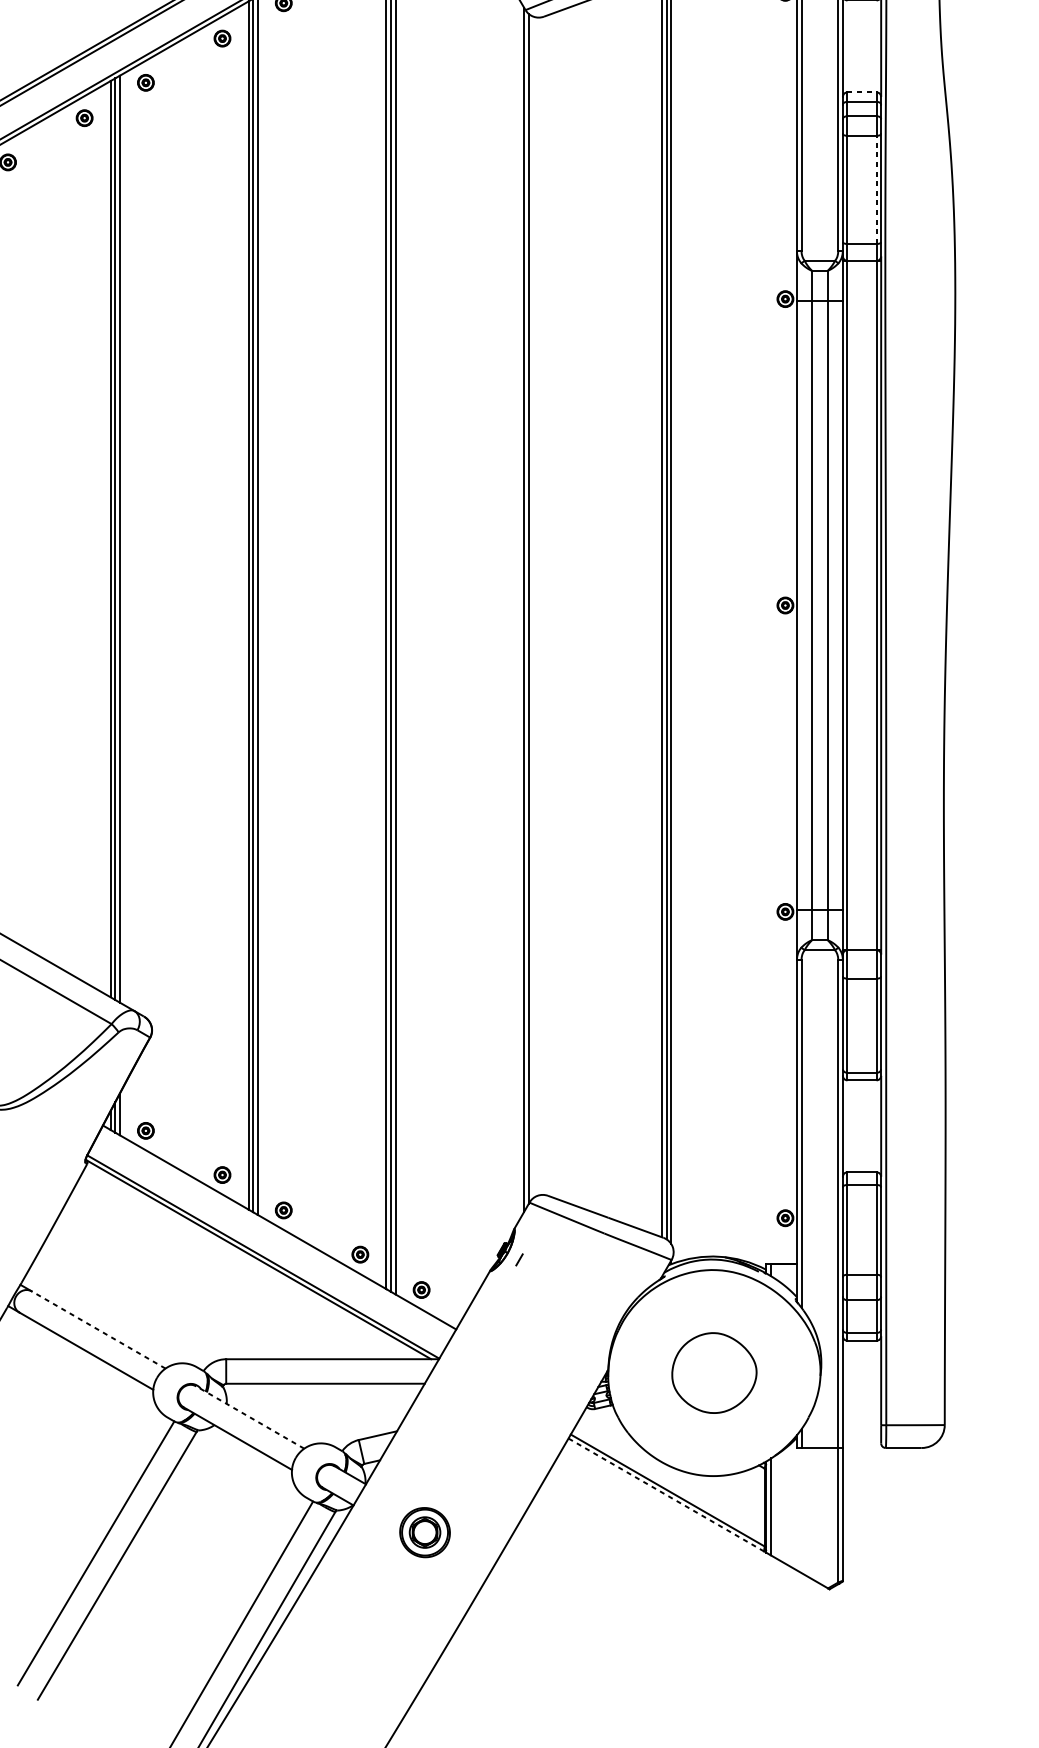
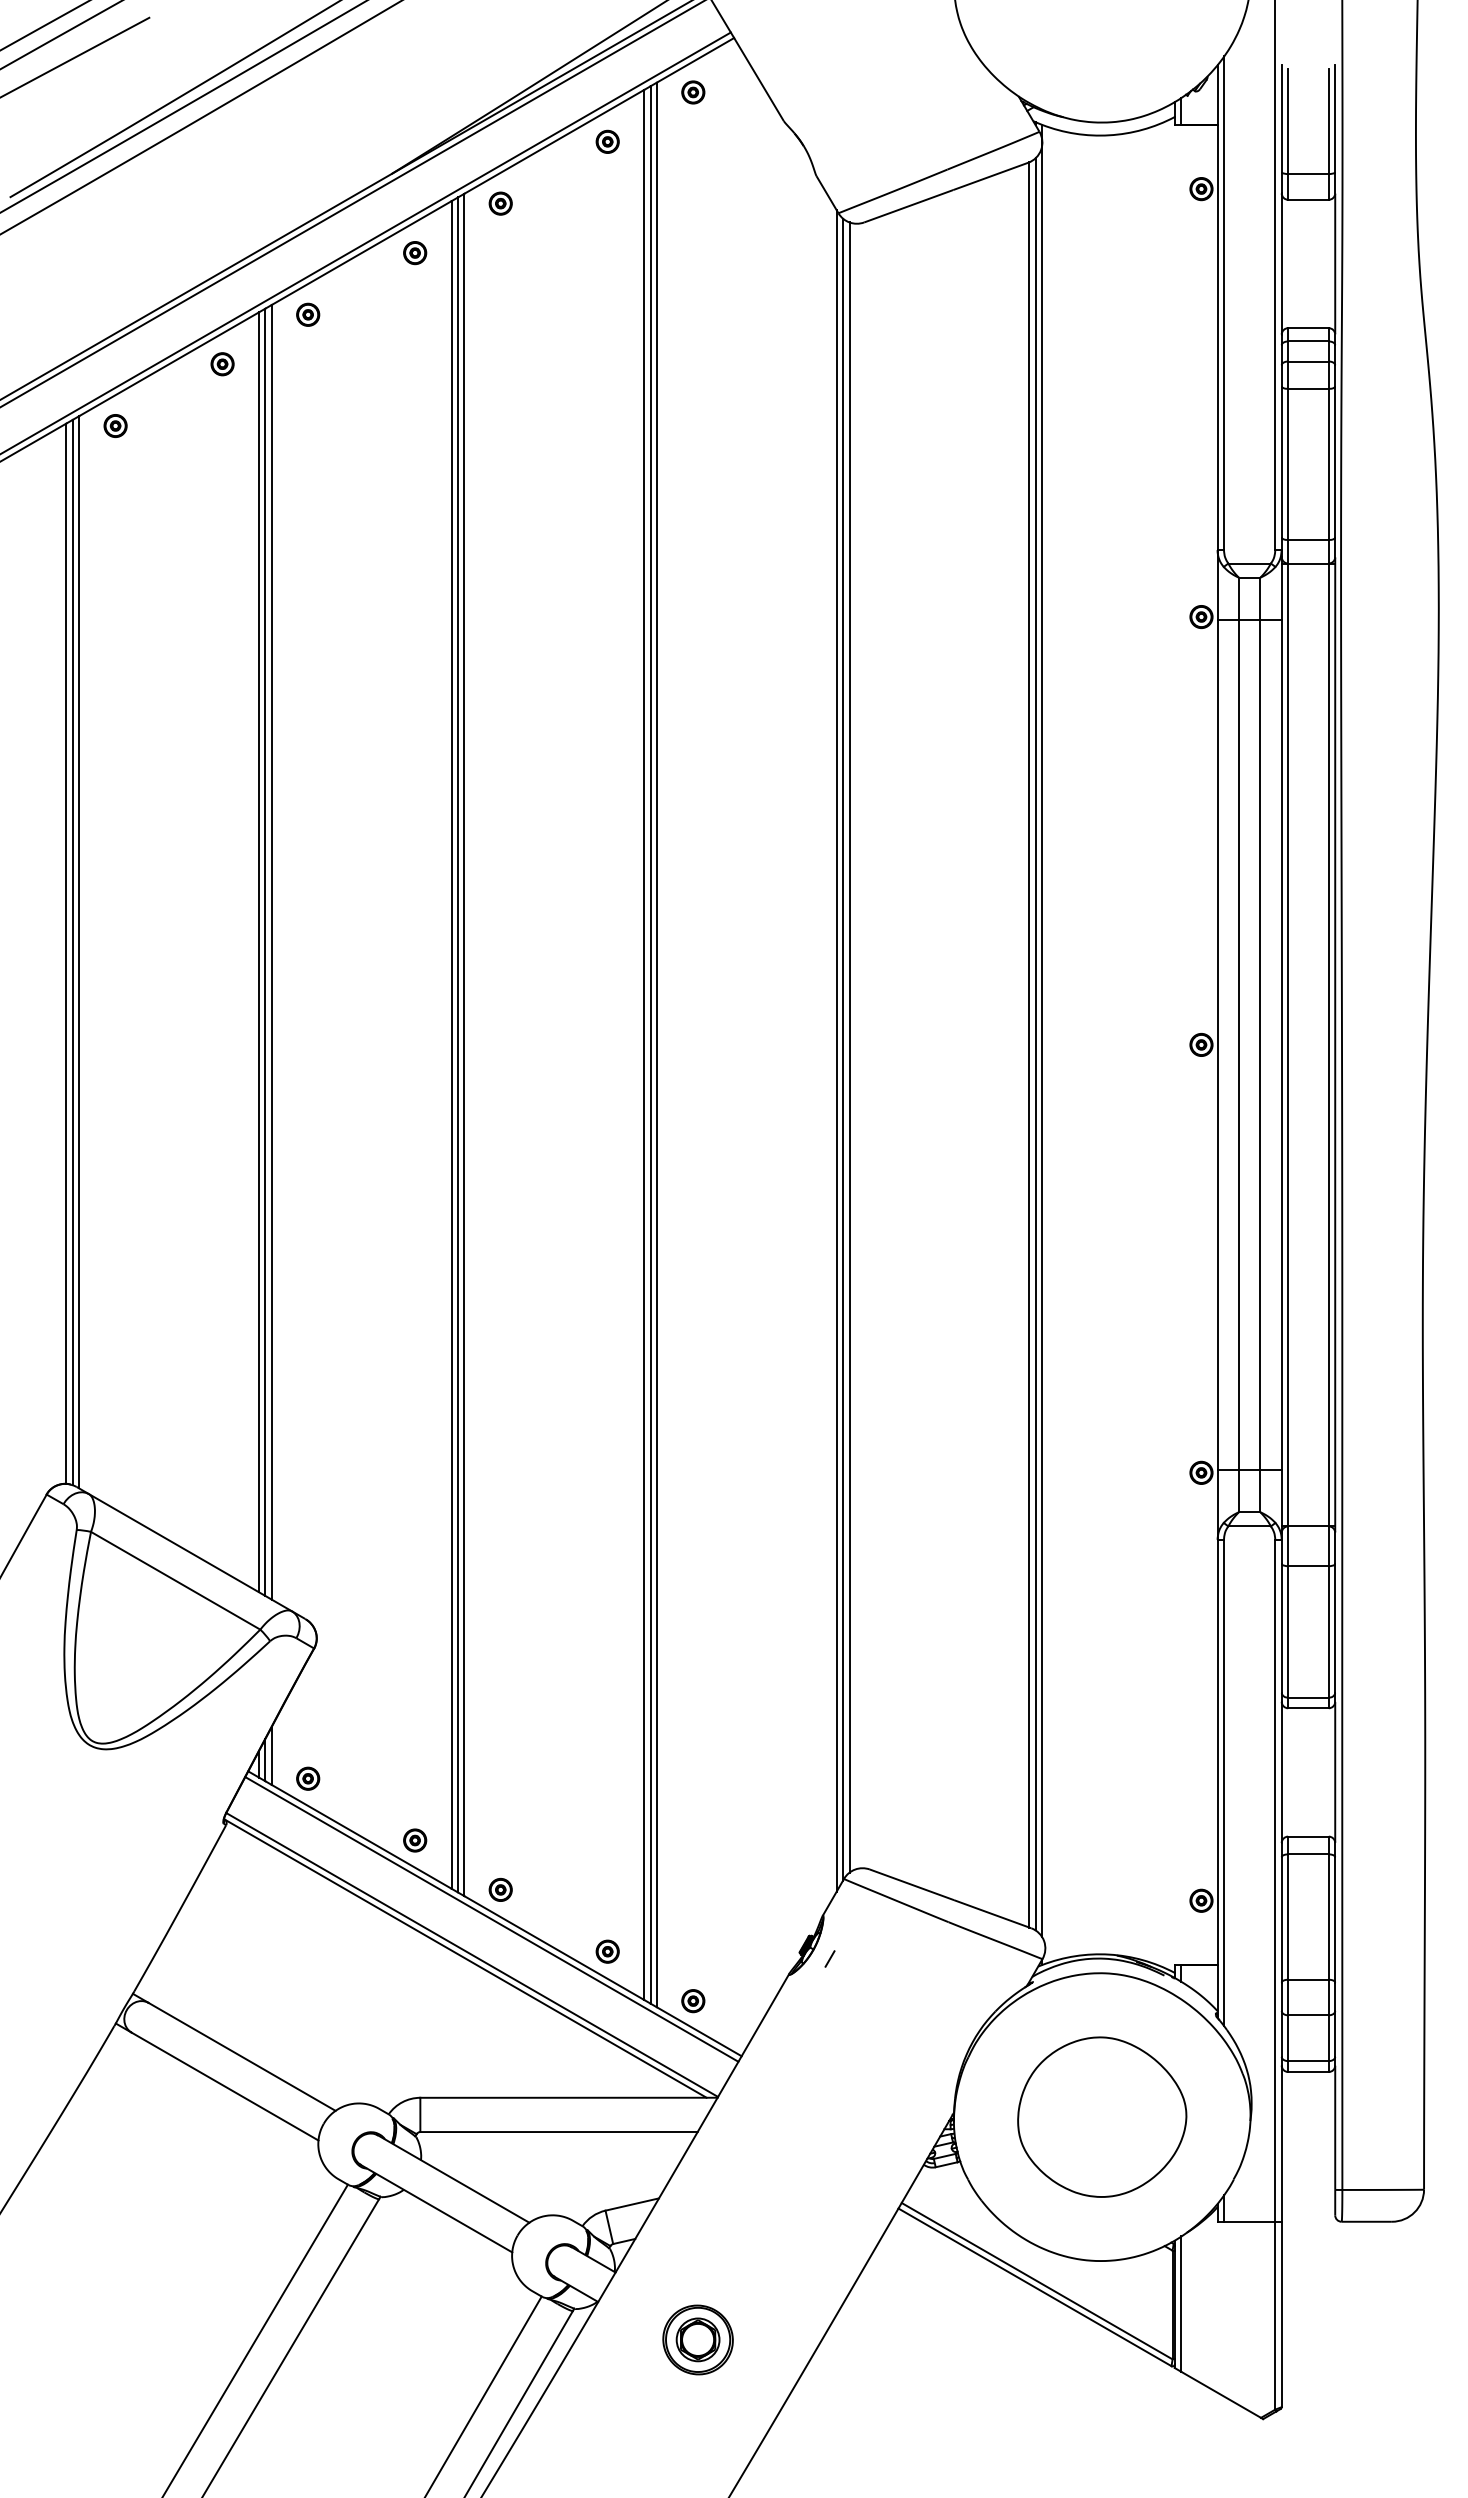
line: (862, 92) -> (1308, 328), dashed -> solid
line: (876, 189) -> (1328, 464), dashed -> solid
line: (533, 607) -> (849, 1047), added
line: (277, 1231) -> (491, 1919), added
line: (98, 1329) -> (242, 2056), dashed -> solid
part: (714, 1372) -> (1102, 2116), size x1.43
line: (249, 1417) -> (453, 2178), dashed -> solid
line: (666, 1495) -> (1035, 2287), dashed -> solid

